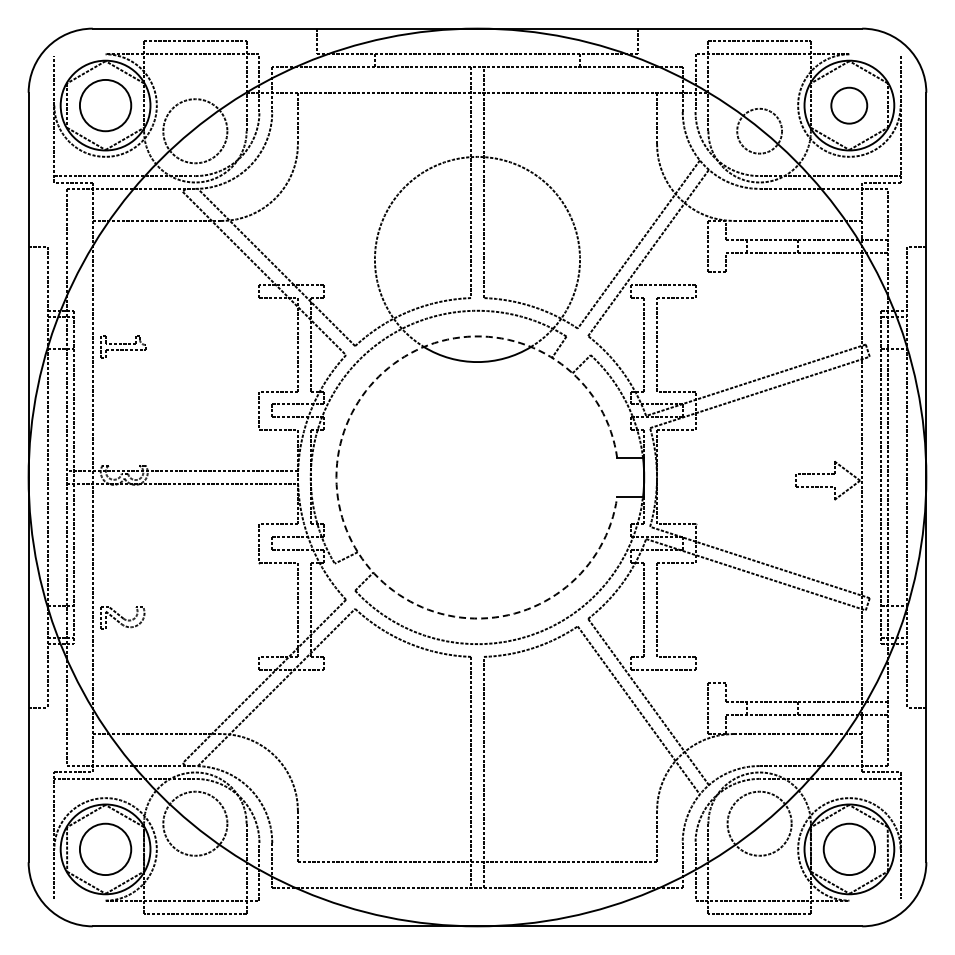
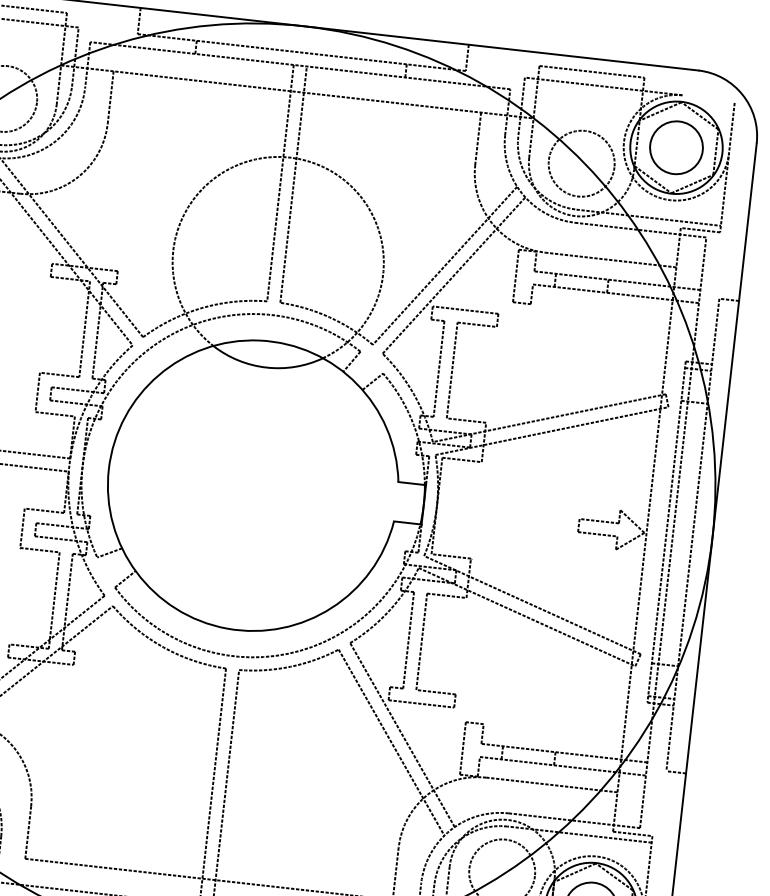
circle: (848, 105) -> (675, 147), size x1.43
circle: (759, 131) -> (581, 163), size x1.43
arc: (336, 477) -> (108, 469), dashed -> solid

